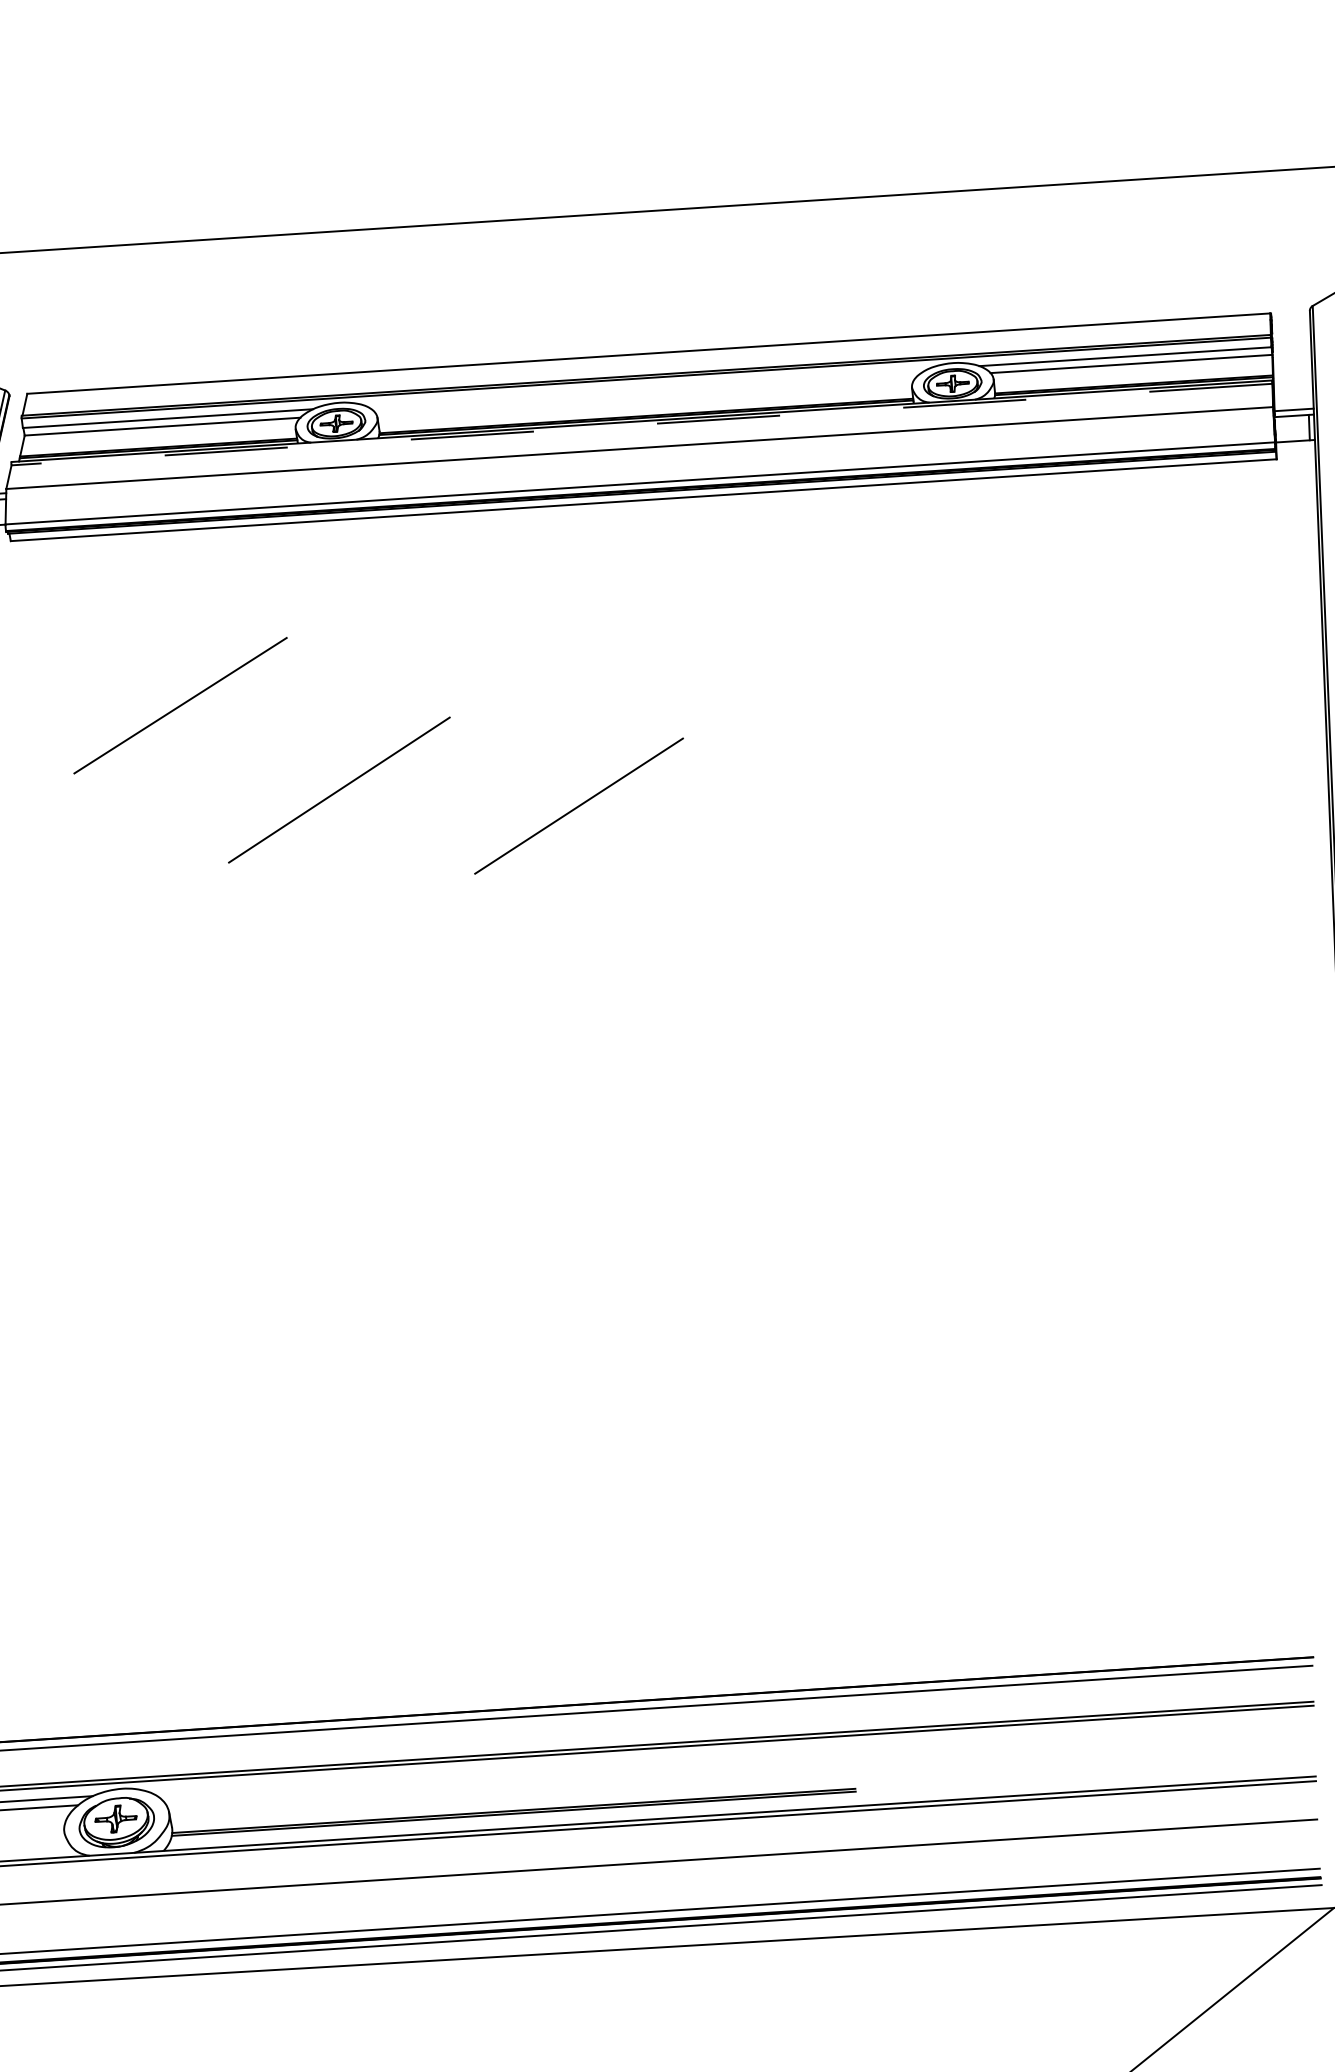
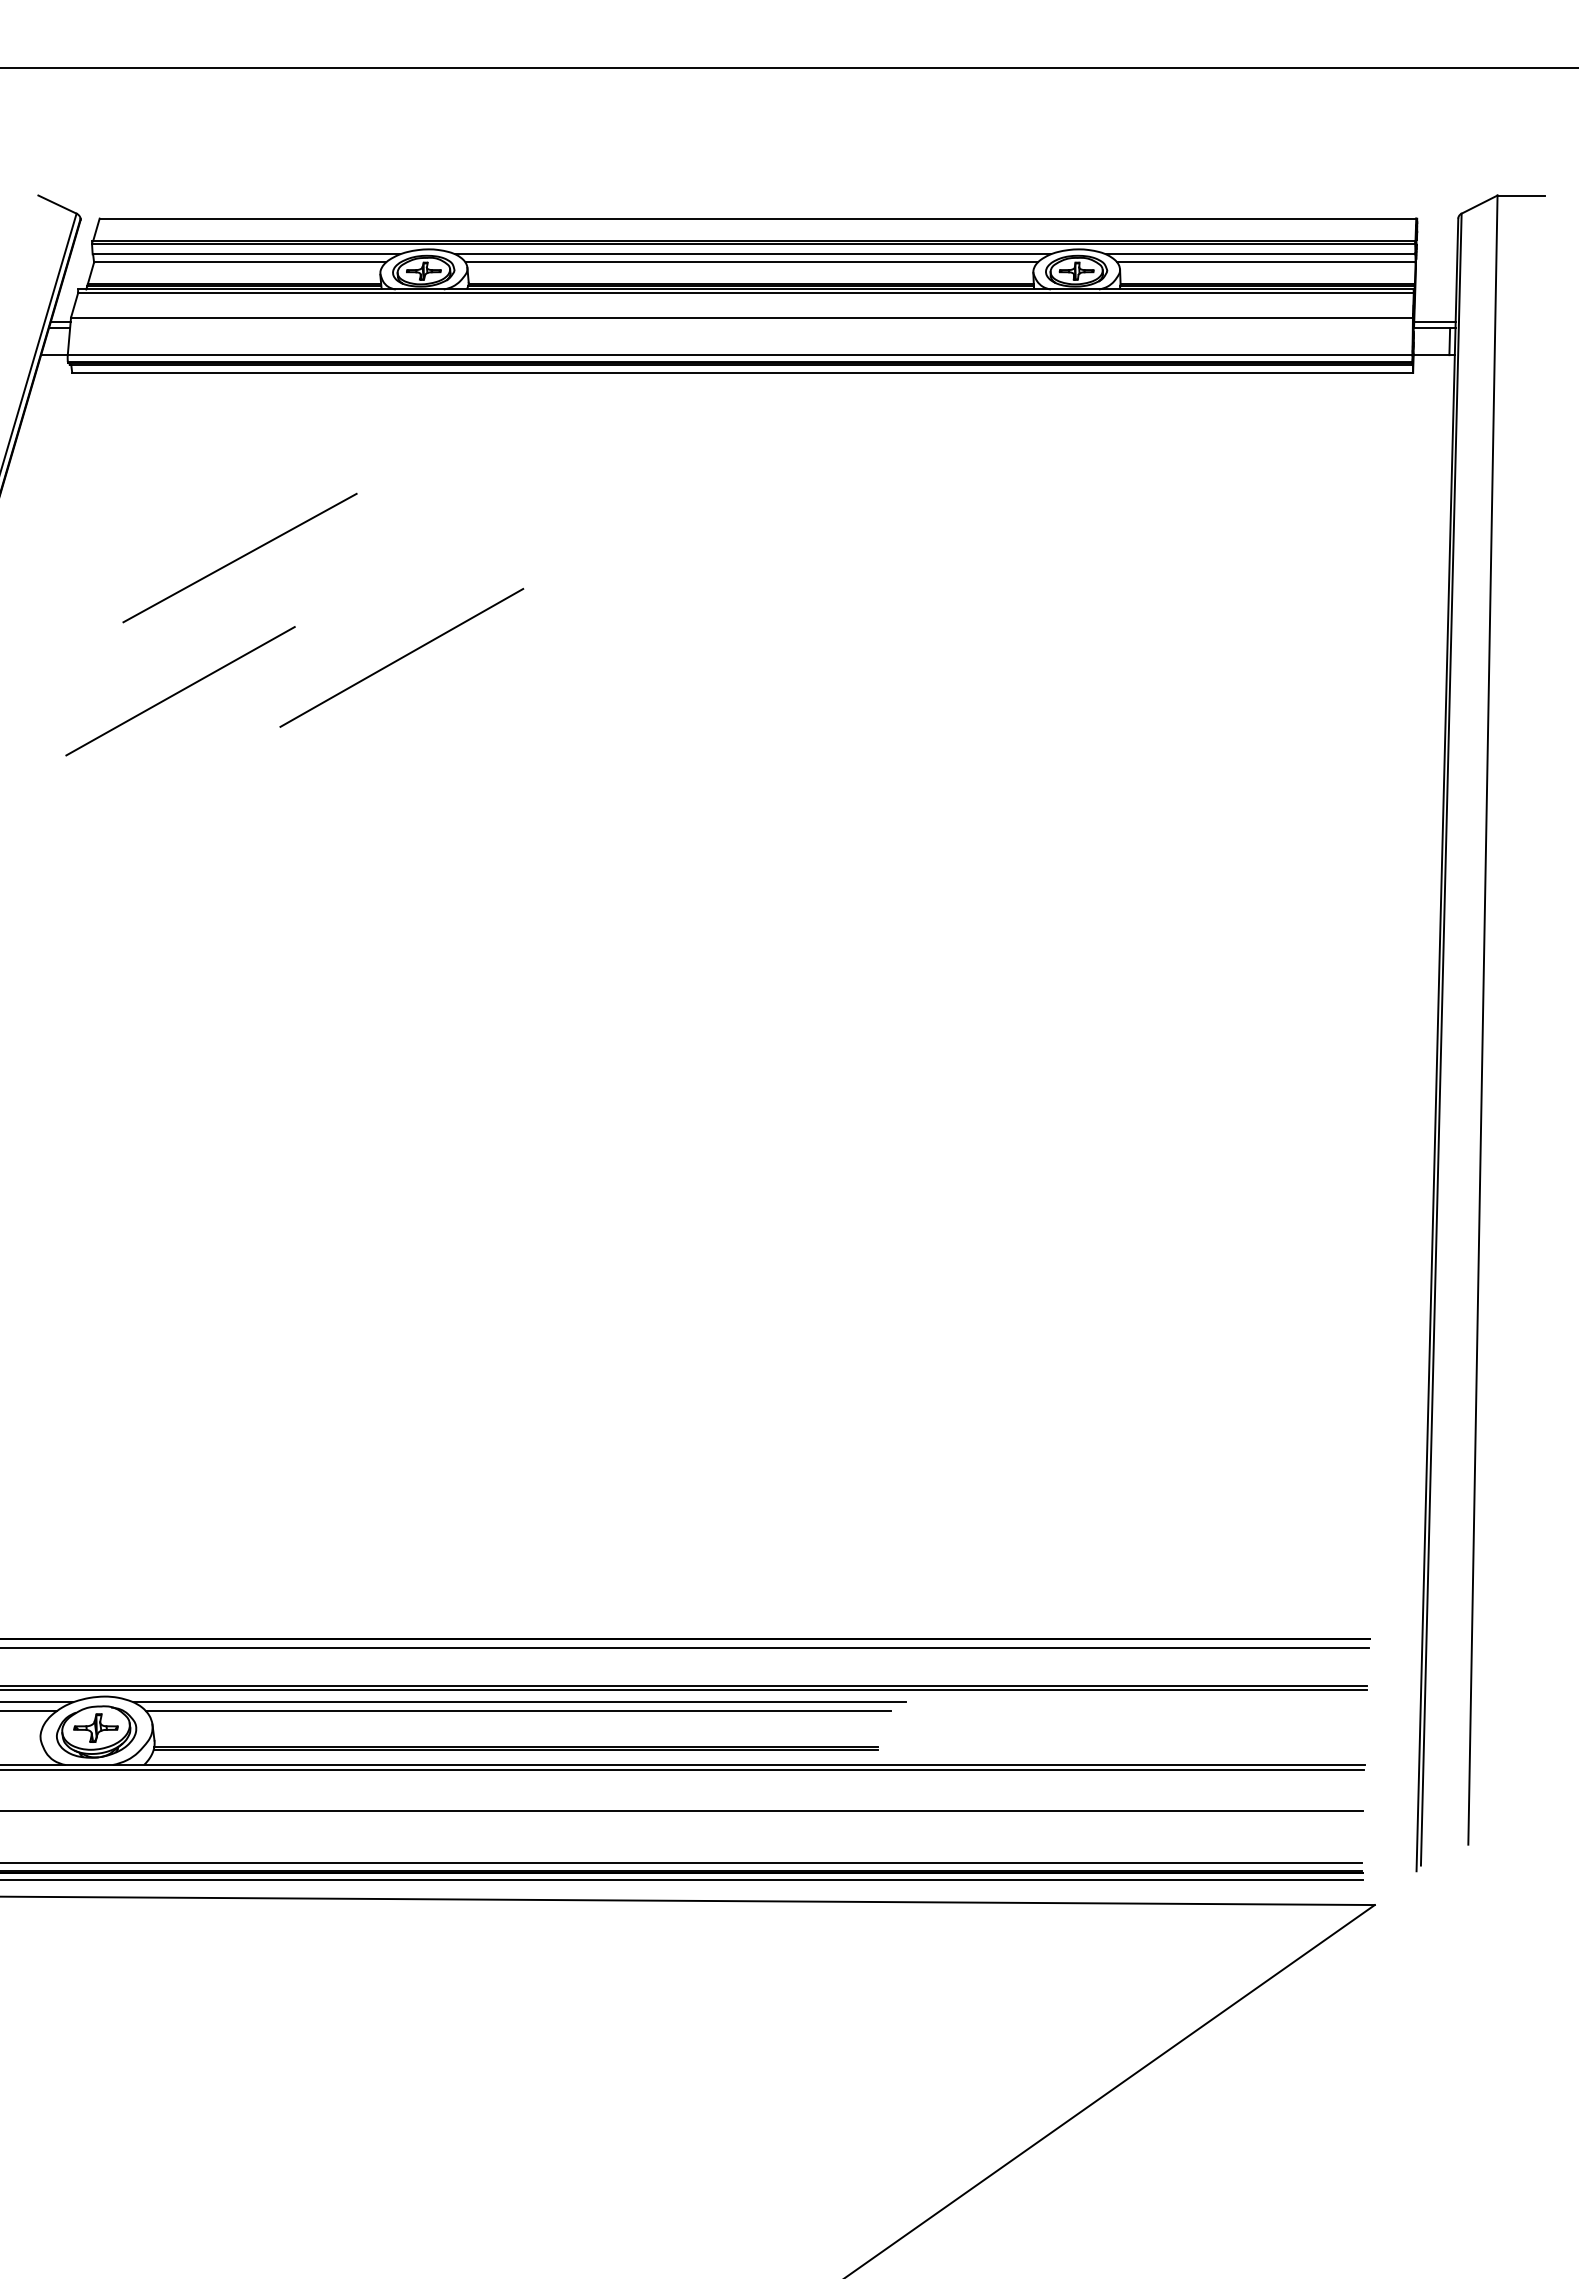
line: (645, 387) -> (752, 254), added
line: (645, 395) -> (751, 262), added
line: (641, 425) -> (745, 293), dashed -> solid
line: (579, 806) -> (180, 691), moved
line: (514, 1769) -> (519, 1702), added
line: (512, 1776) -> (517, 1710), added

